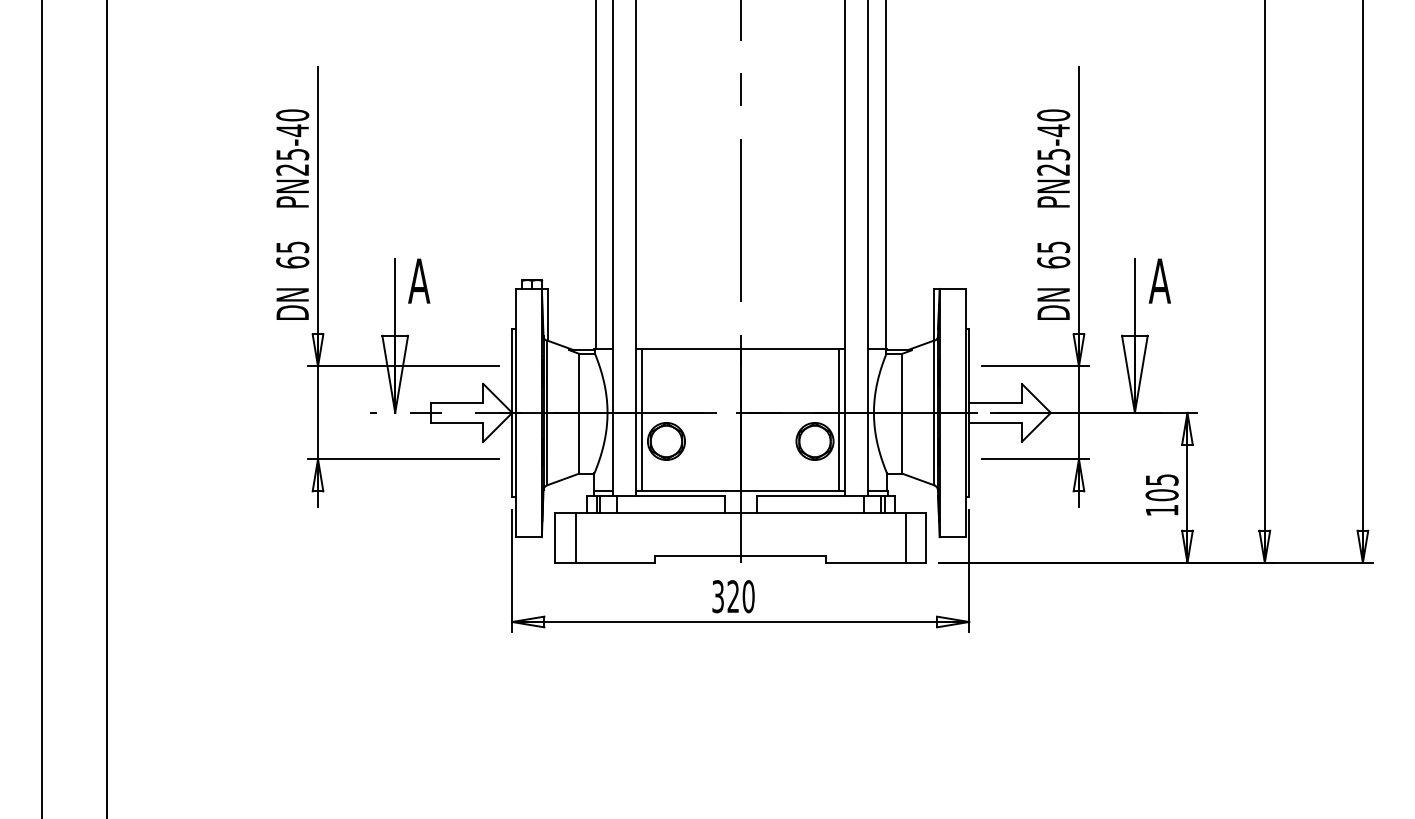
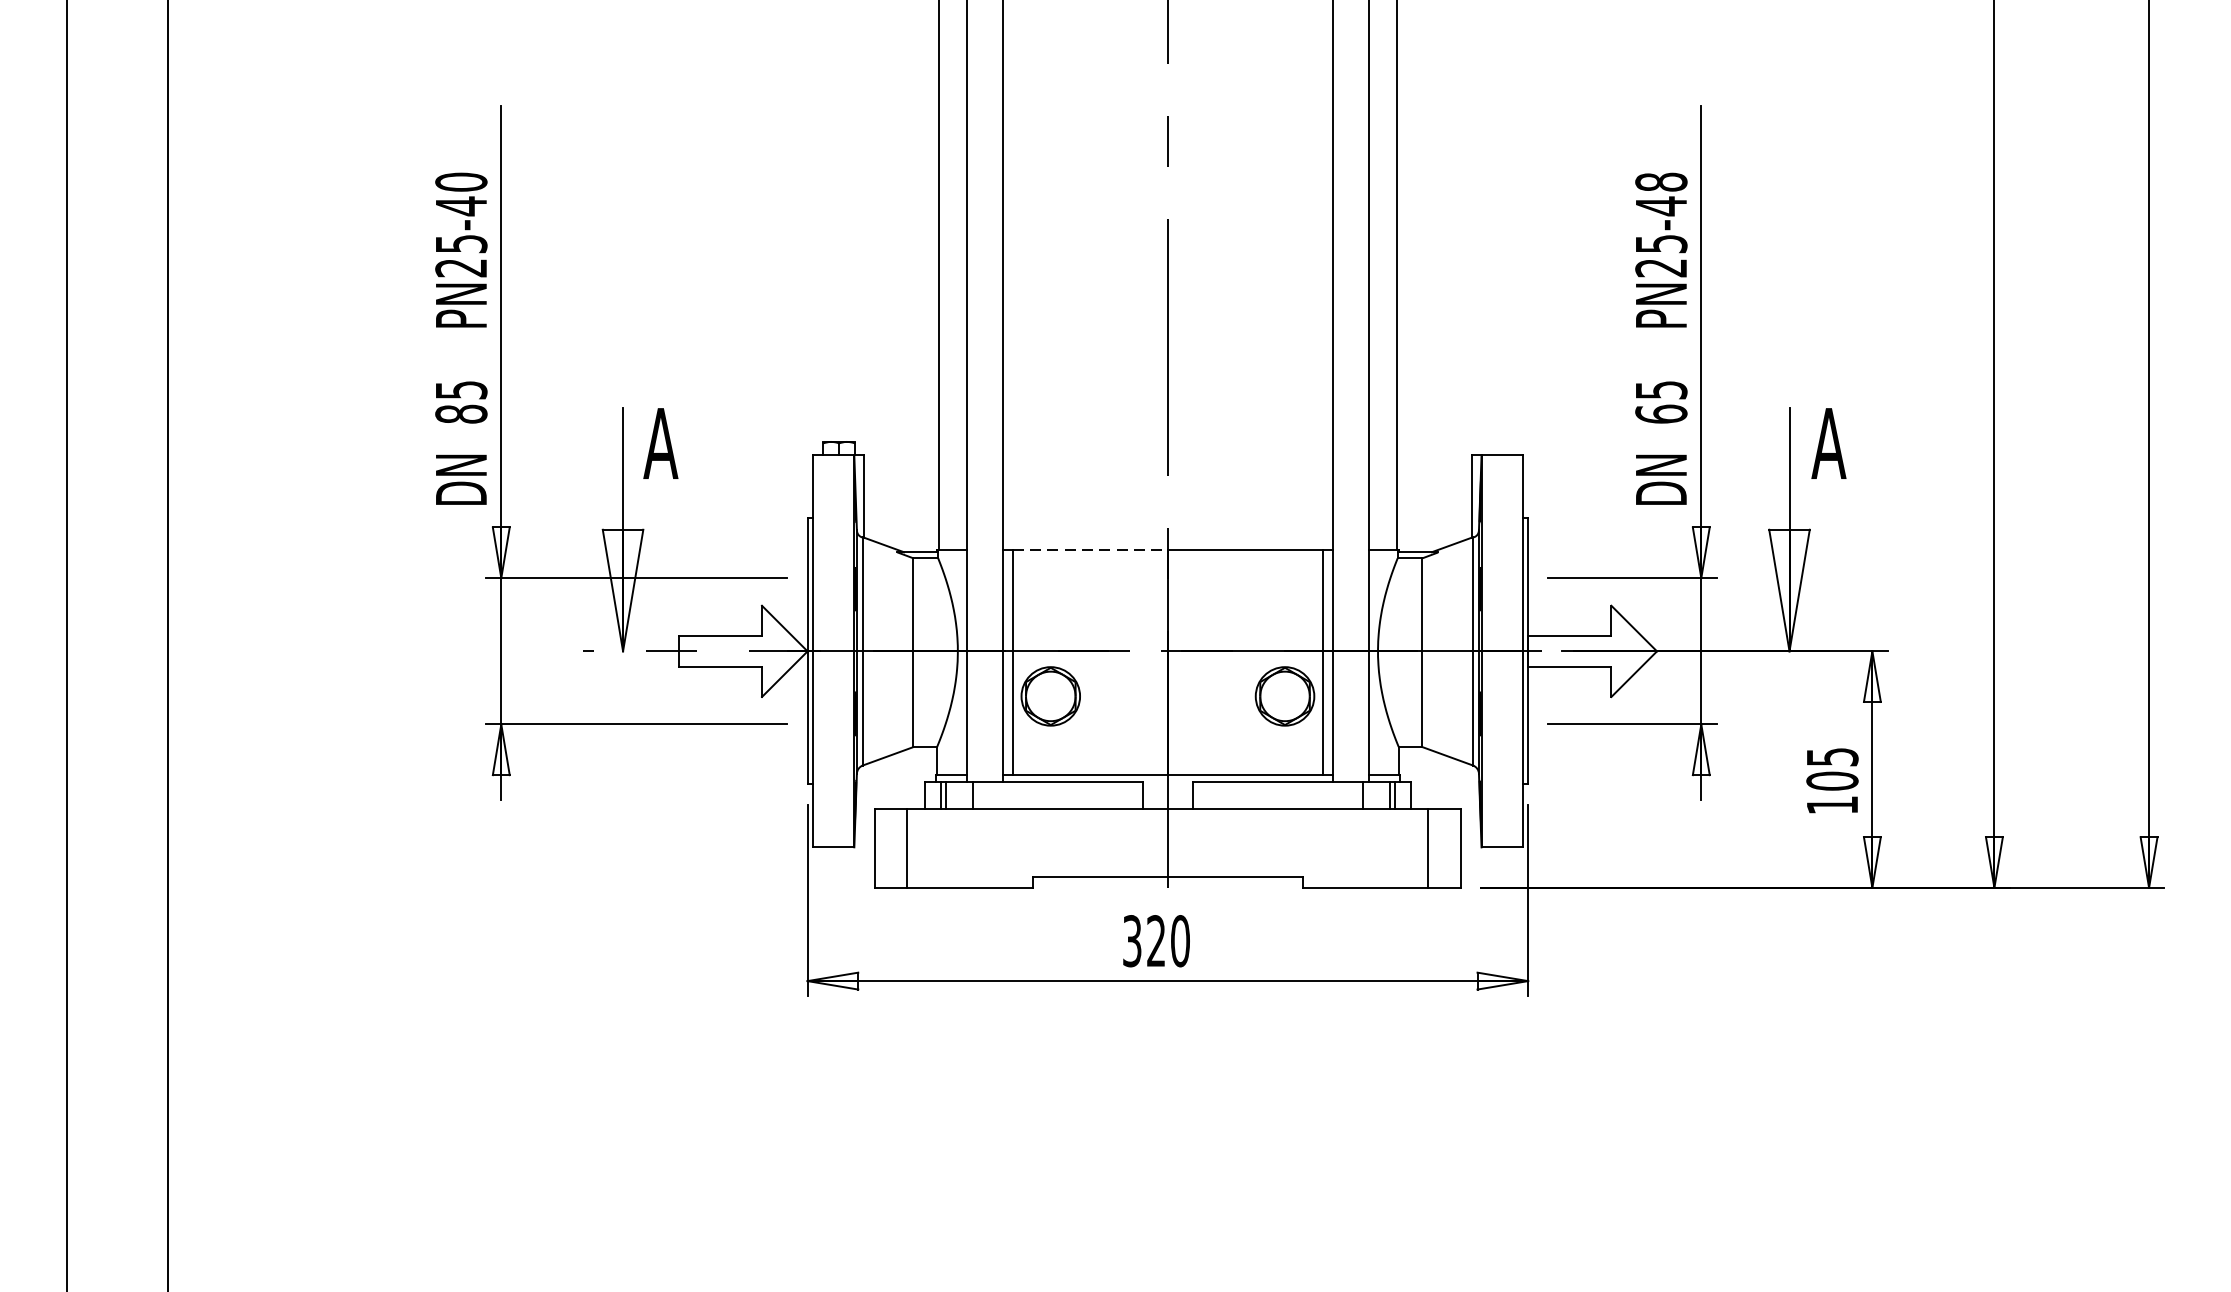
text: (1053, 115) -> (1661, 182), PN25-40 -> PN25-48
text: (292, 262) -> (461, 414), 65 -> 85
line: (691, 348) -> (1090, 549), solid -> dashed

